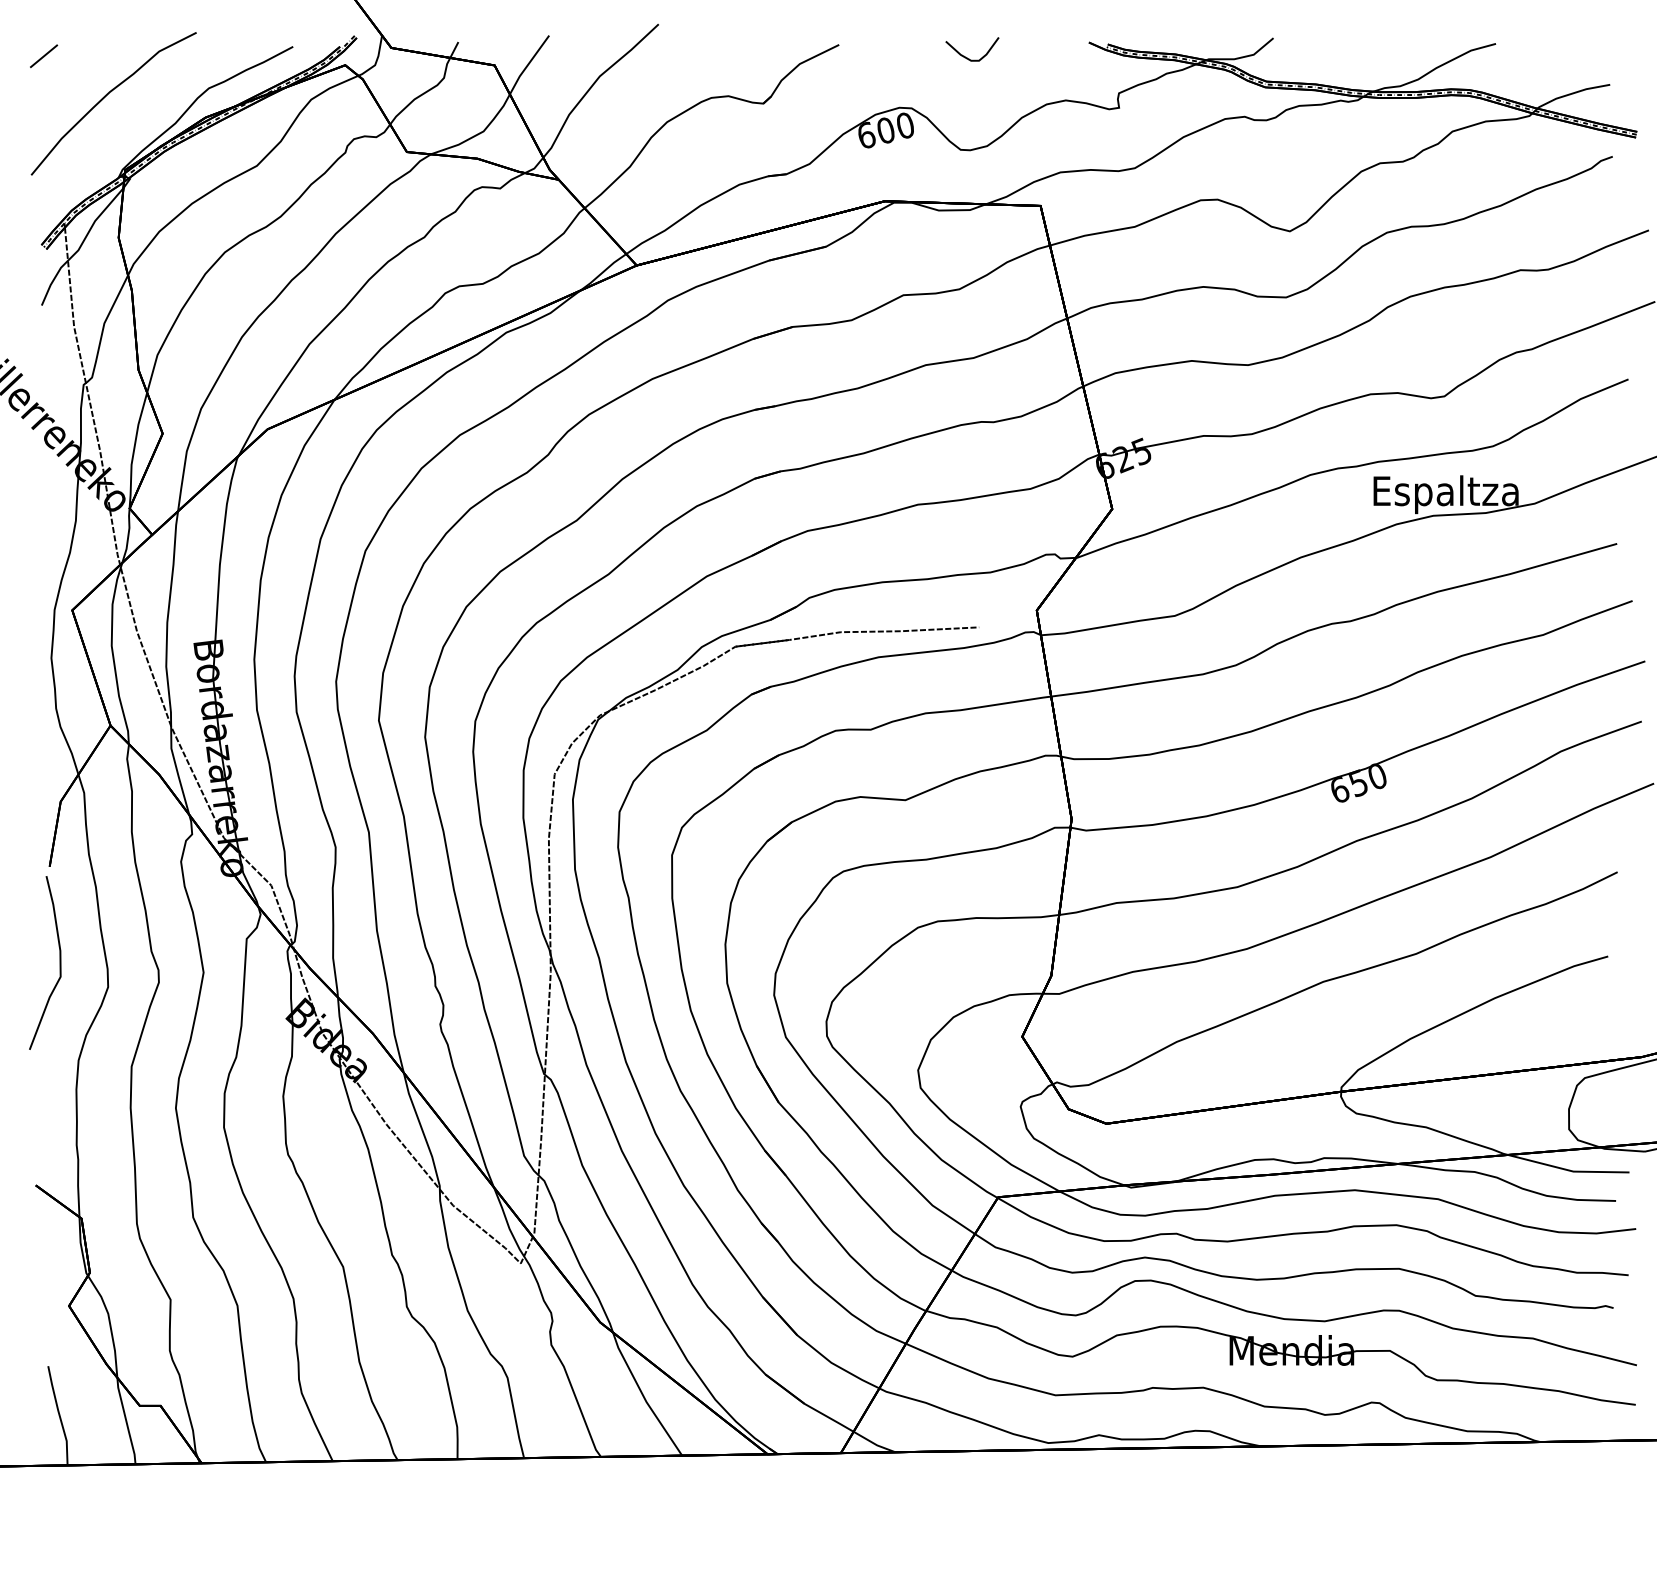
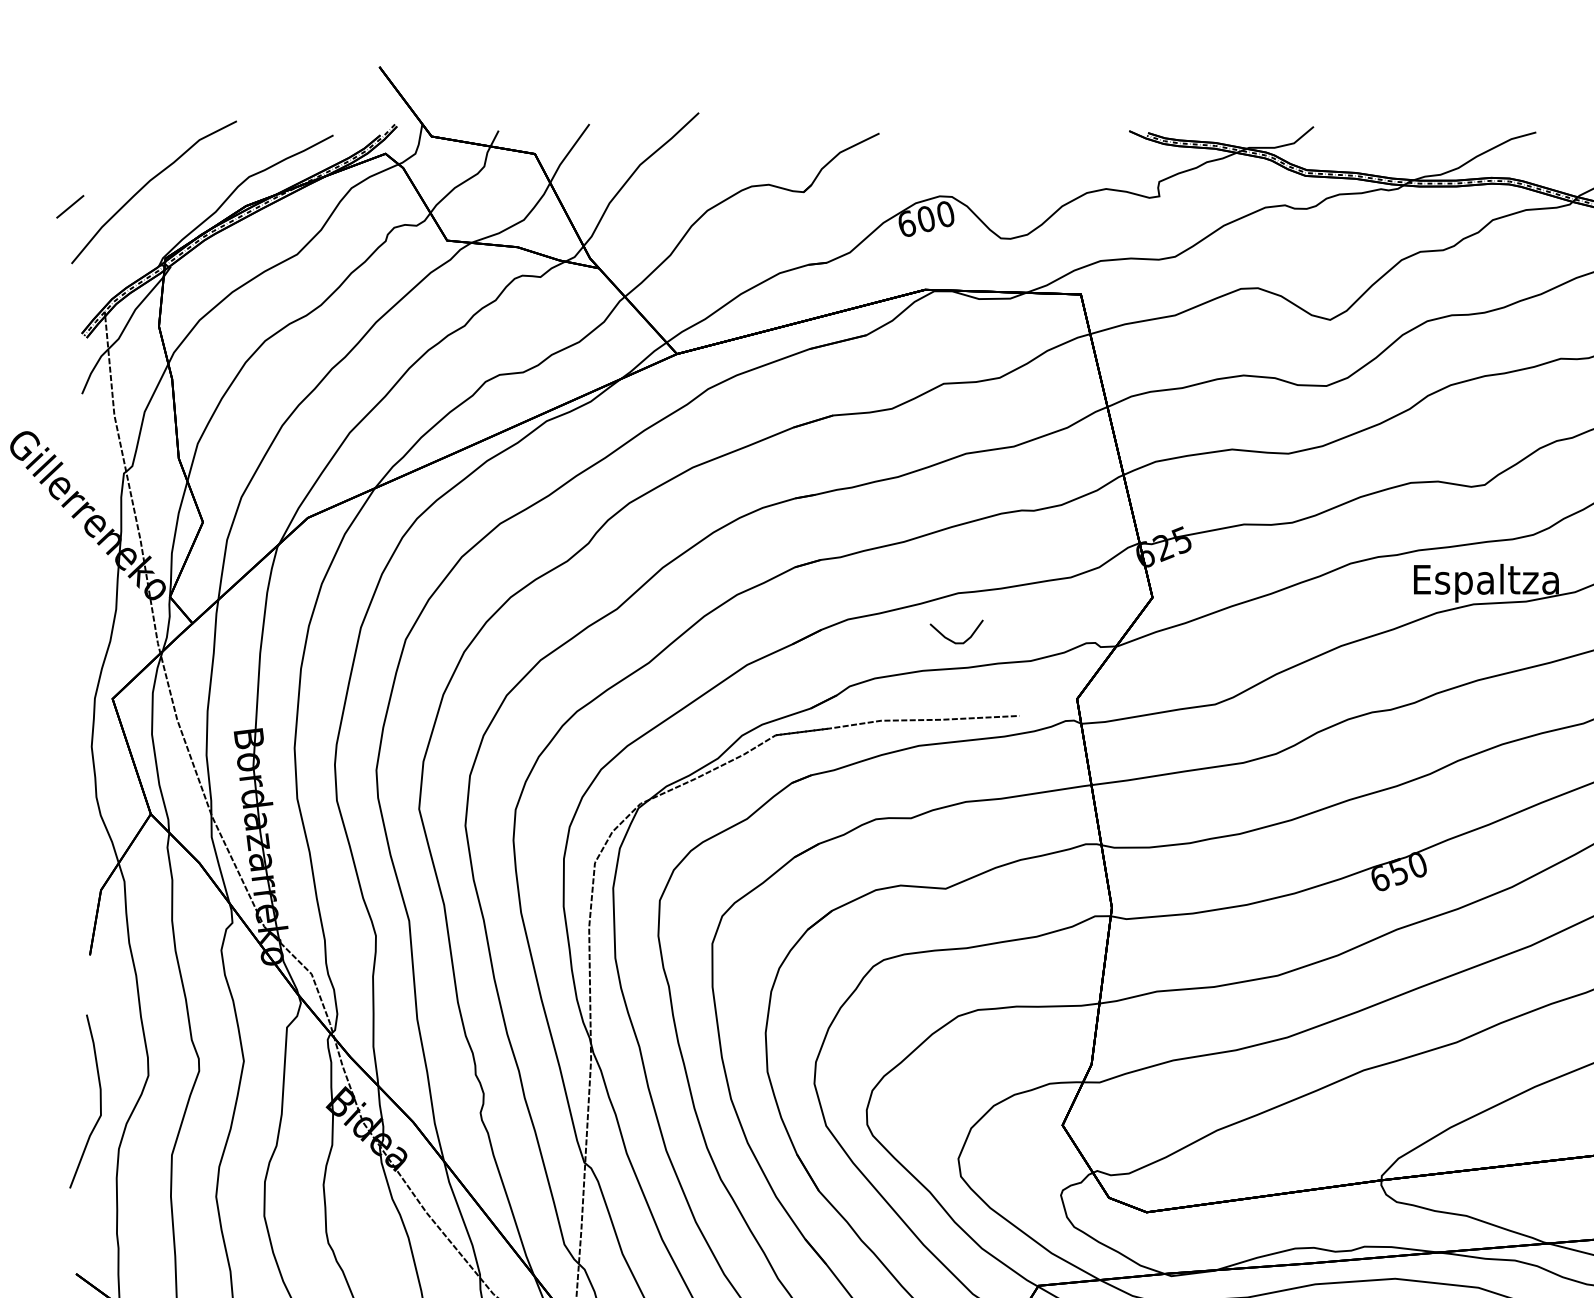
line: (44, 56) -> (70, 207), moved
curve: (967, 57) -> (951, 640), moved
curve: (59, 962) -> (99, 1101), moved

